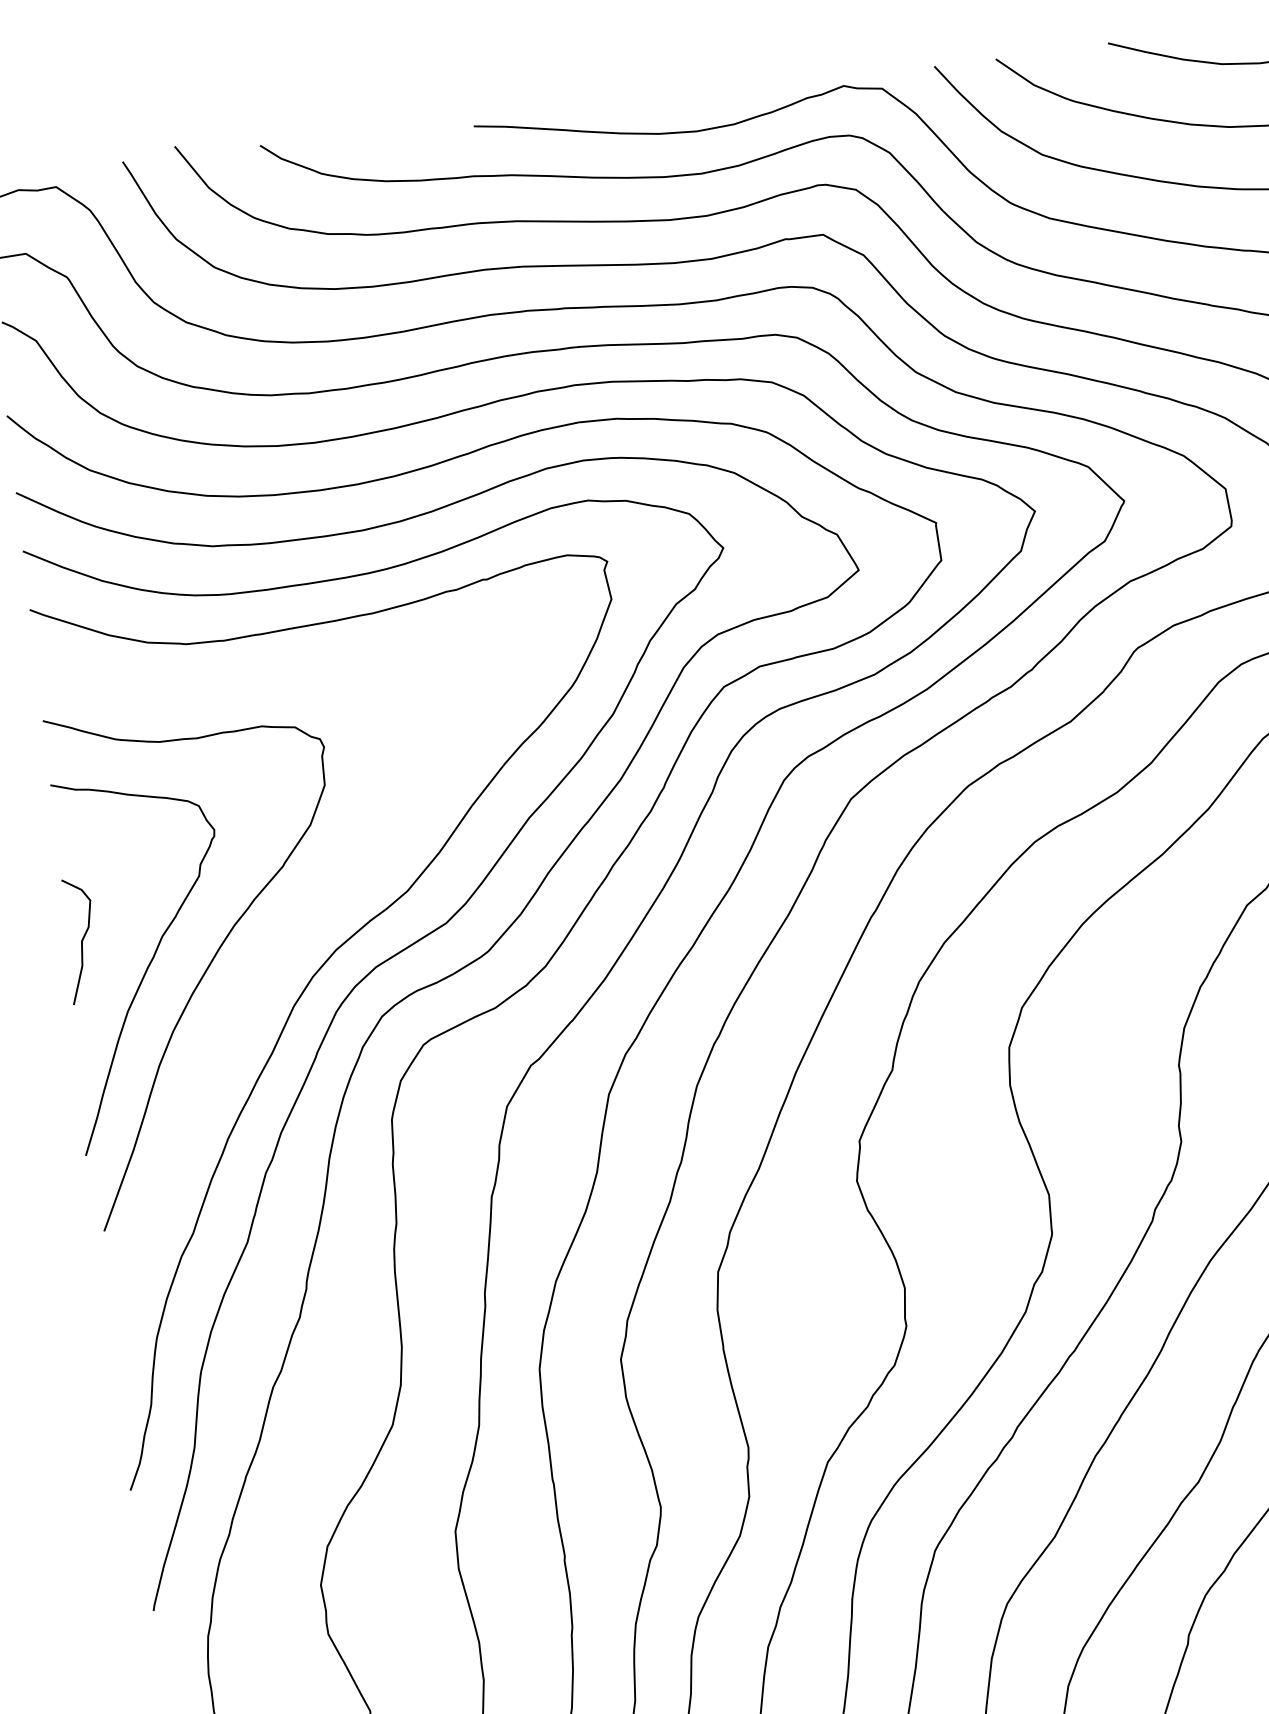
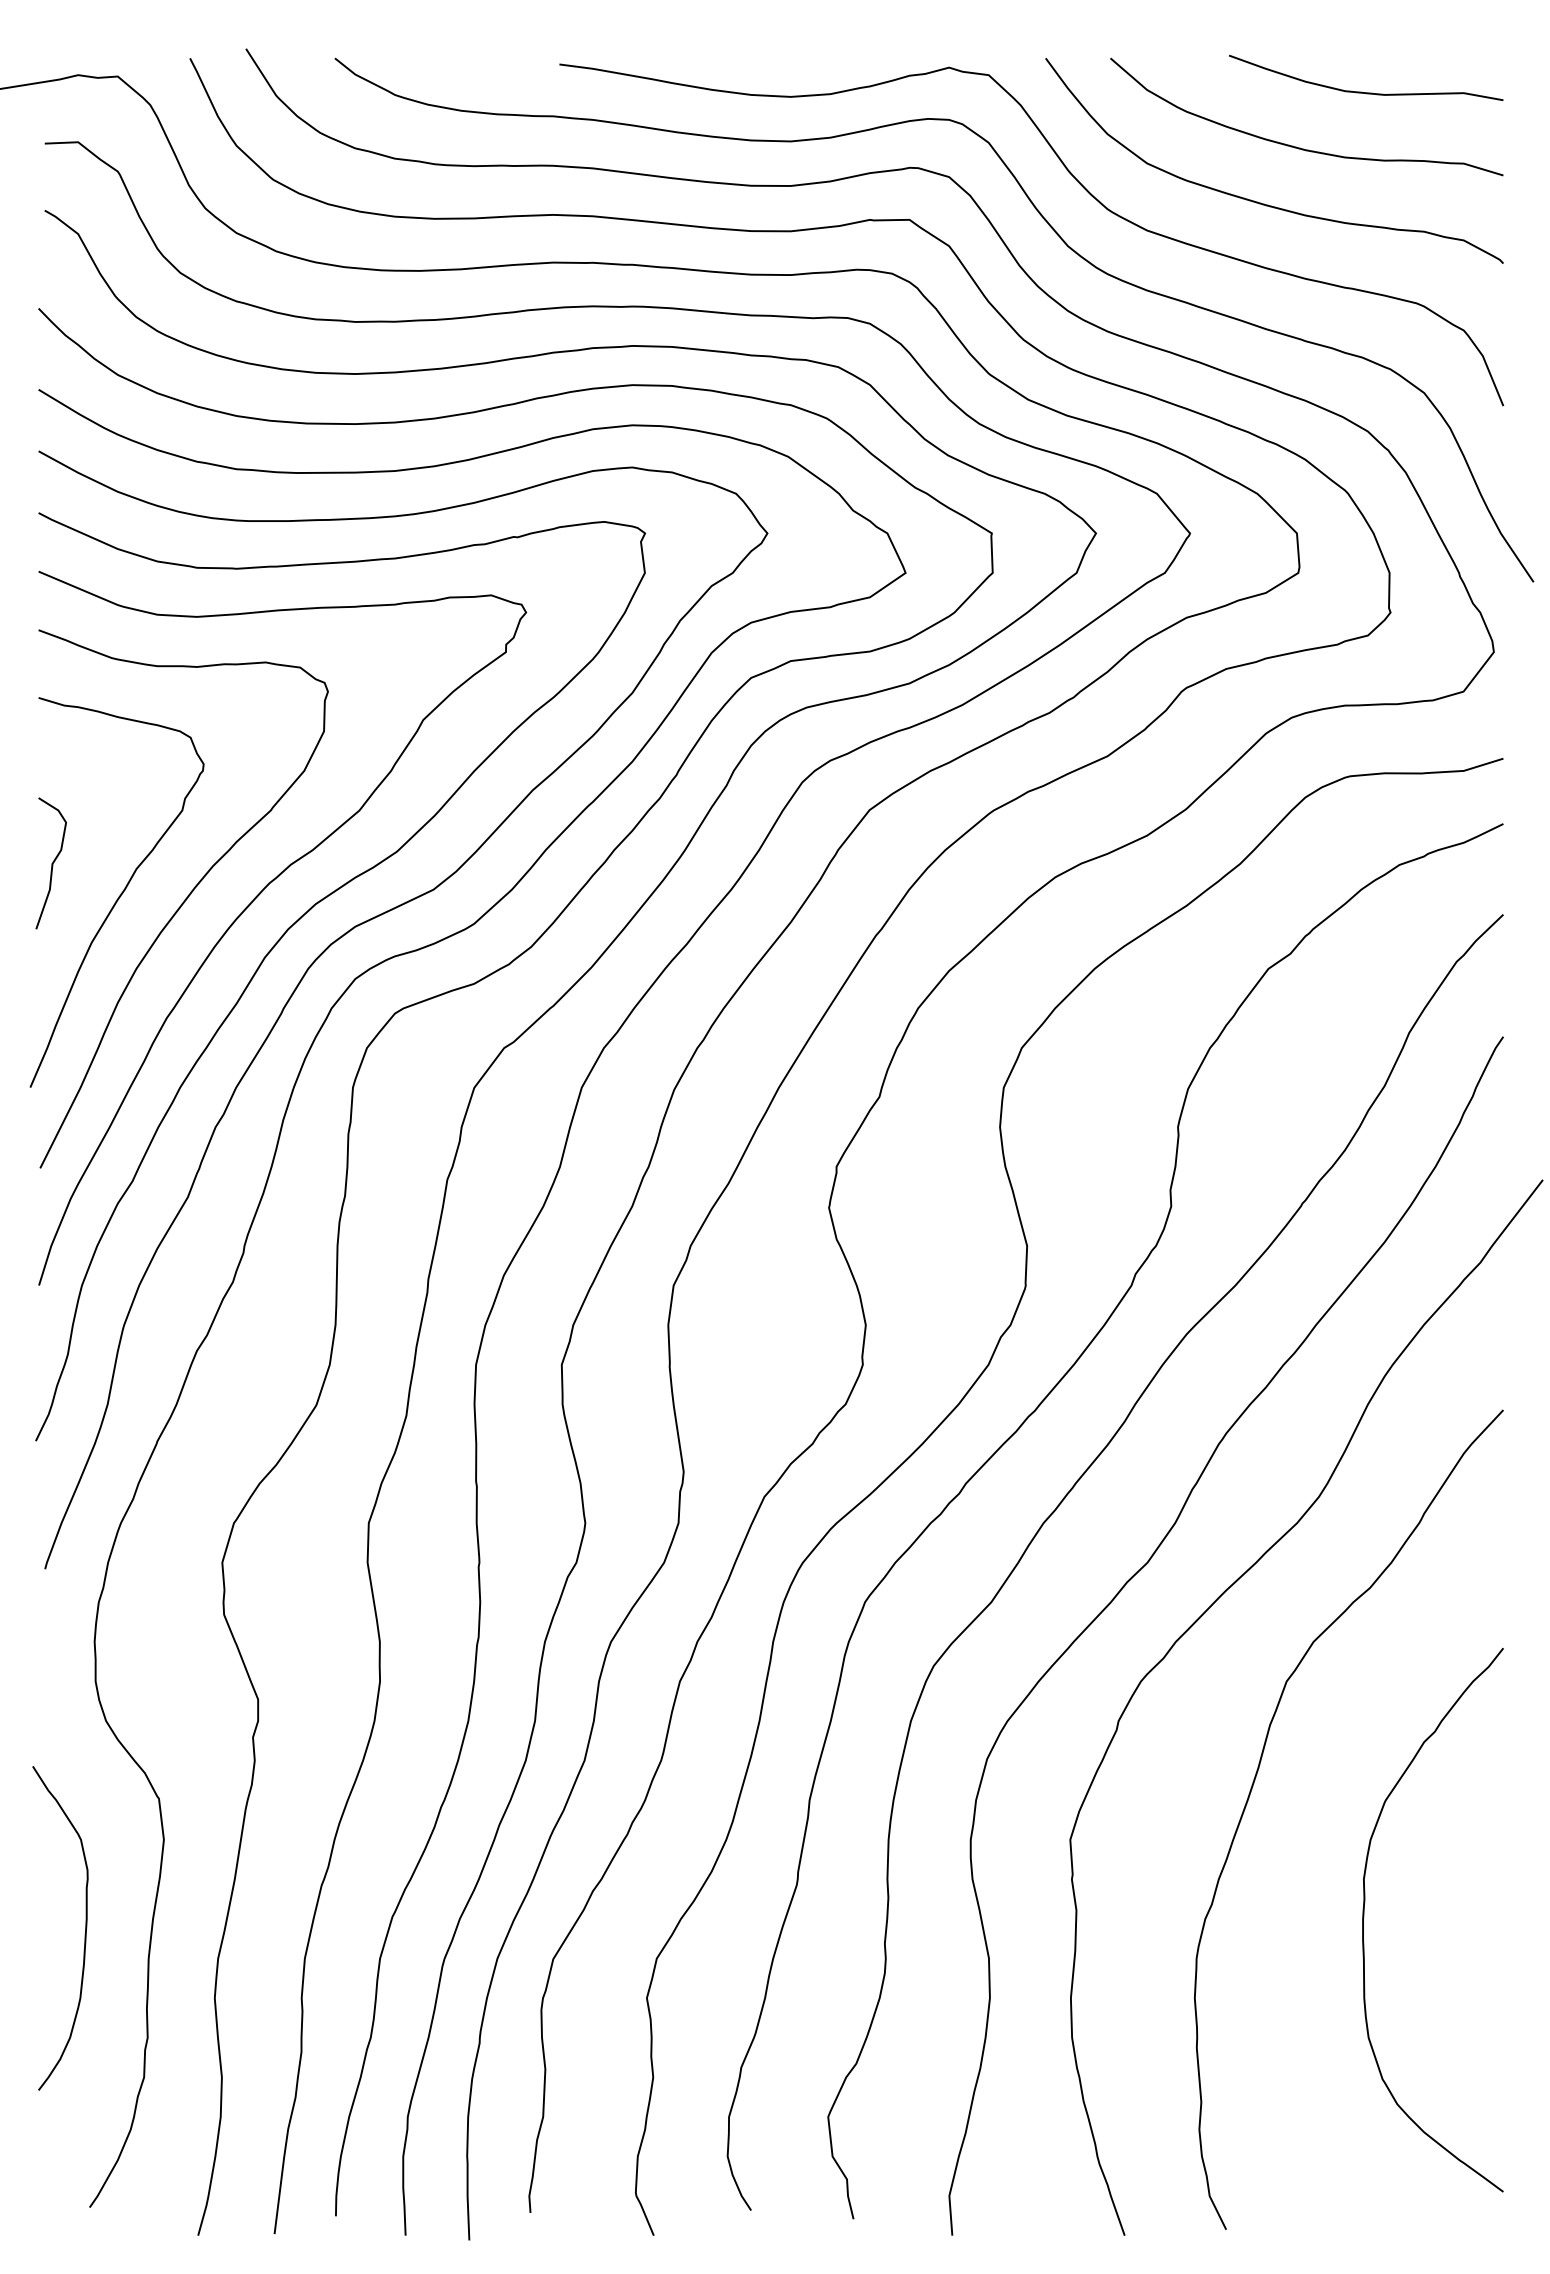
curve: (275, 957) -> (251, 904), added

